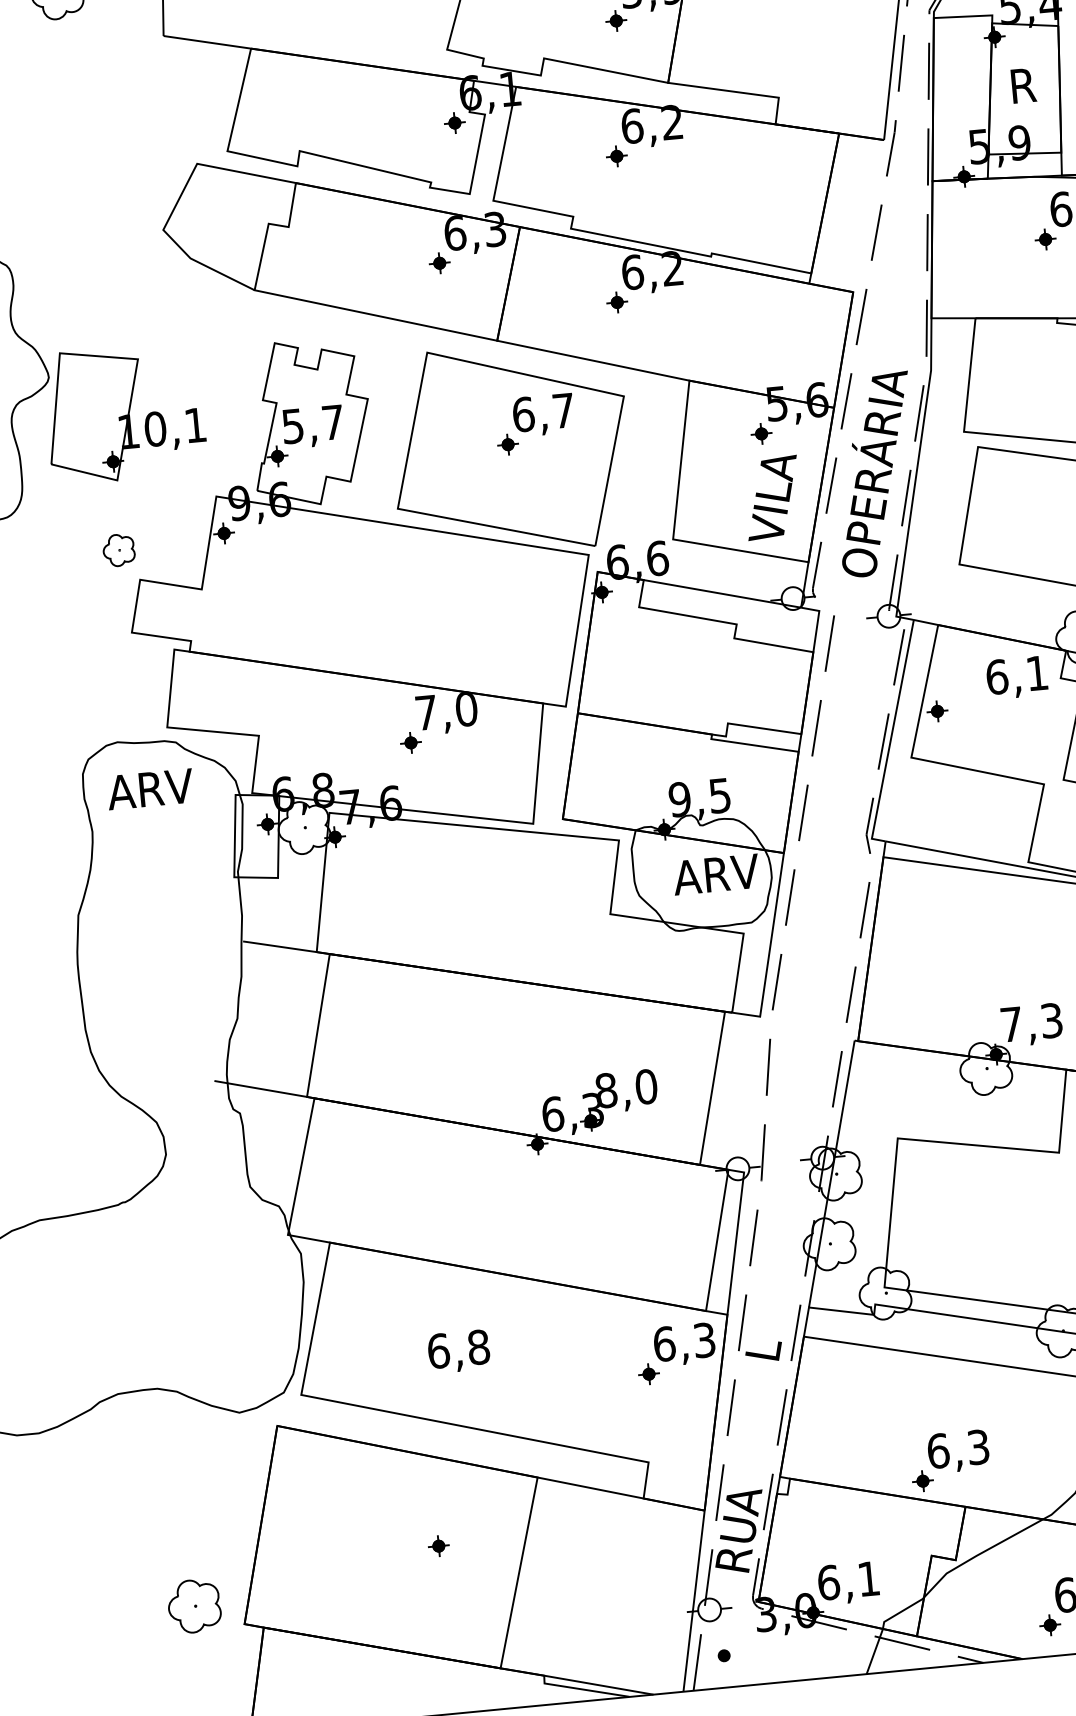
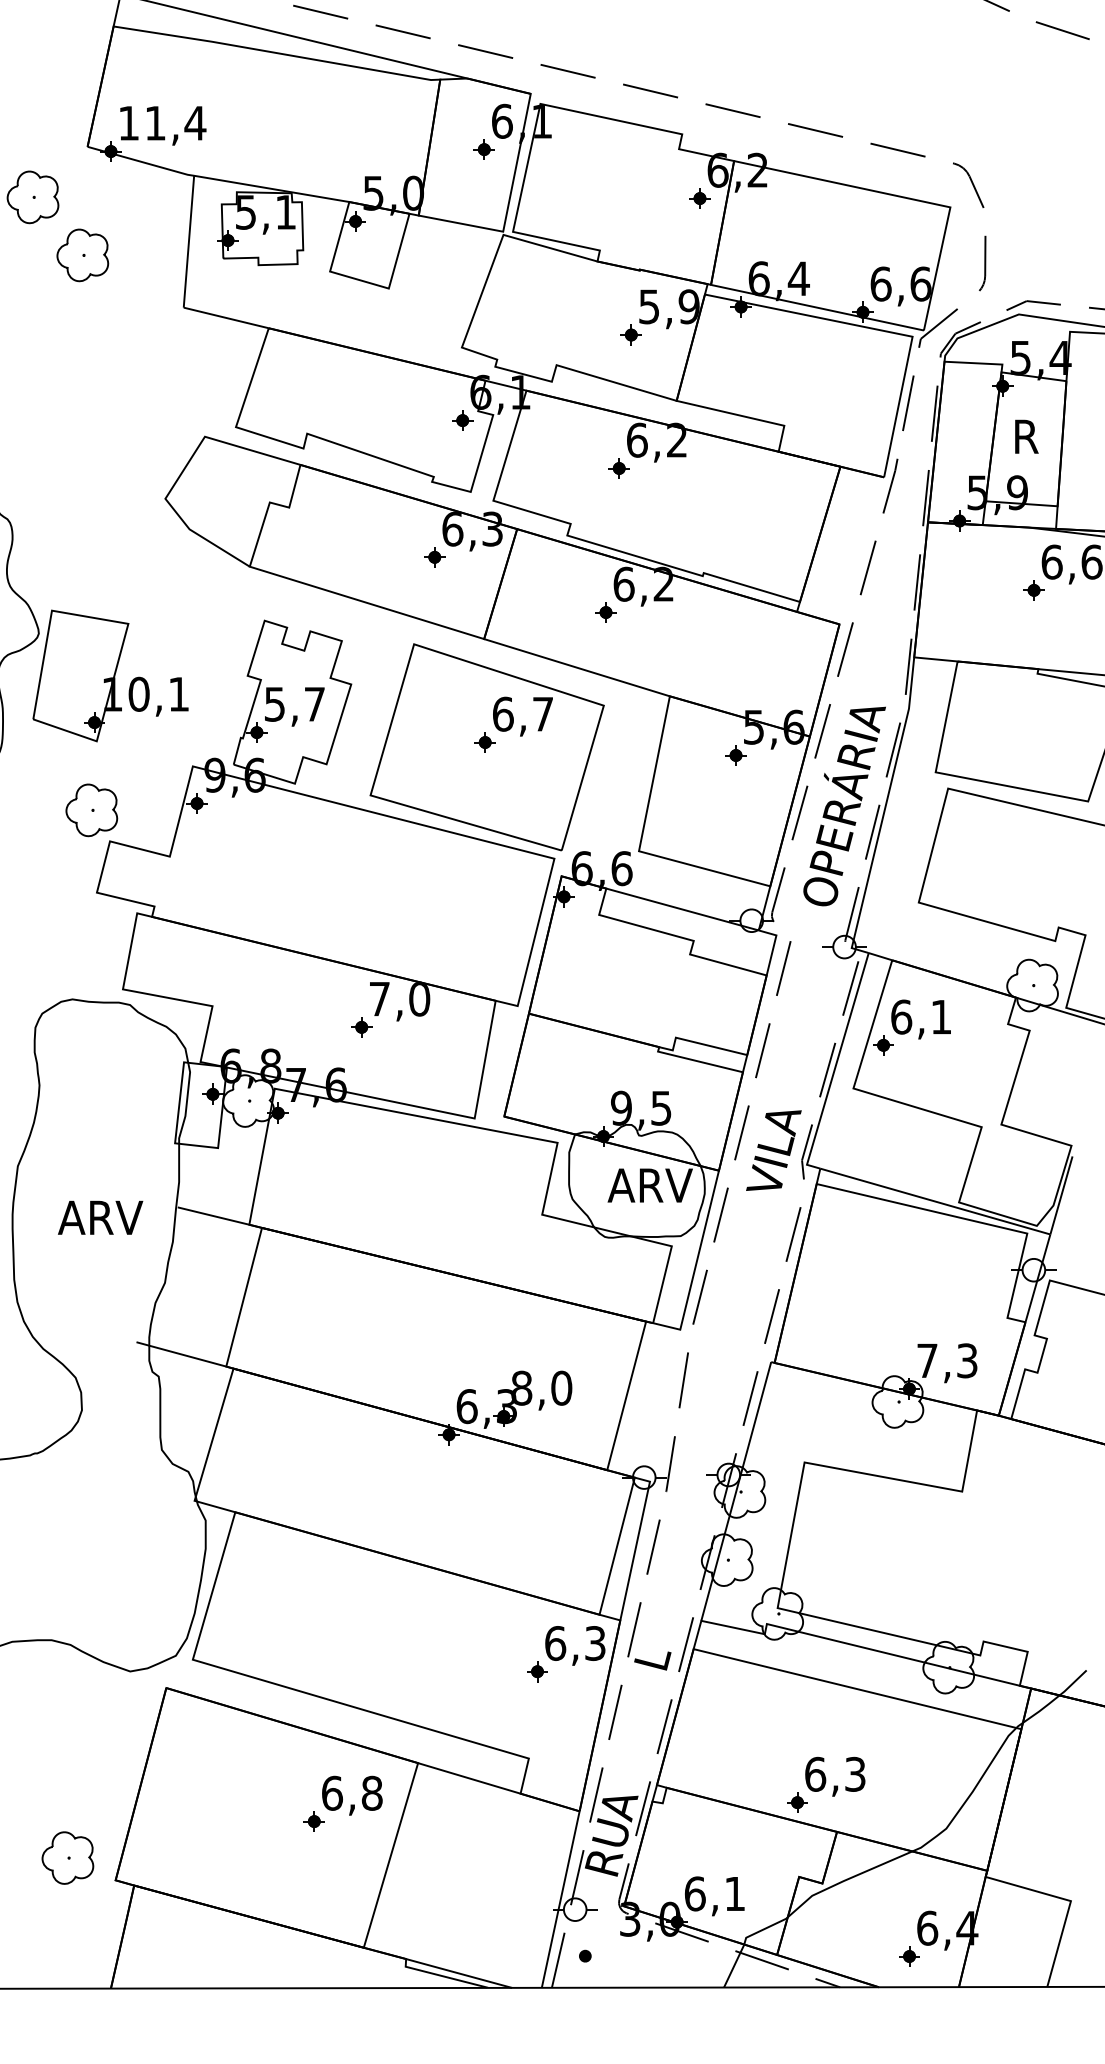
text: (772, 497) -> (773, 1150), moved
part: (118, 550) -> (91, 810), size x1.67
text: (1016, 677) -> (920, 1019), moved
text: (150, 788) -> (100, 1217), moved
text: (459, 1351) -> (352, 1795), moved

